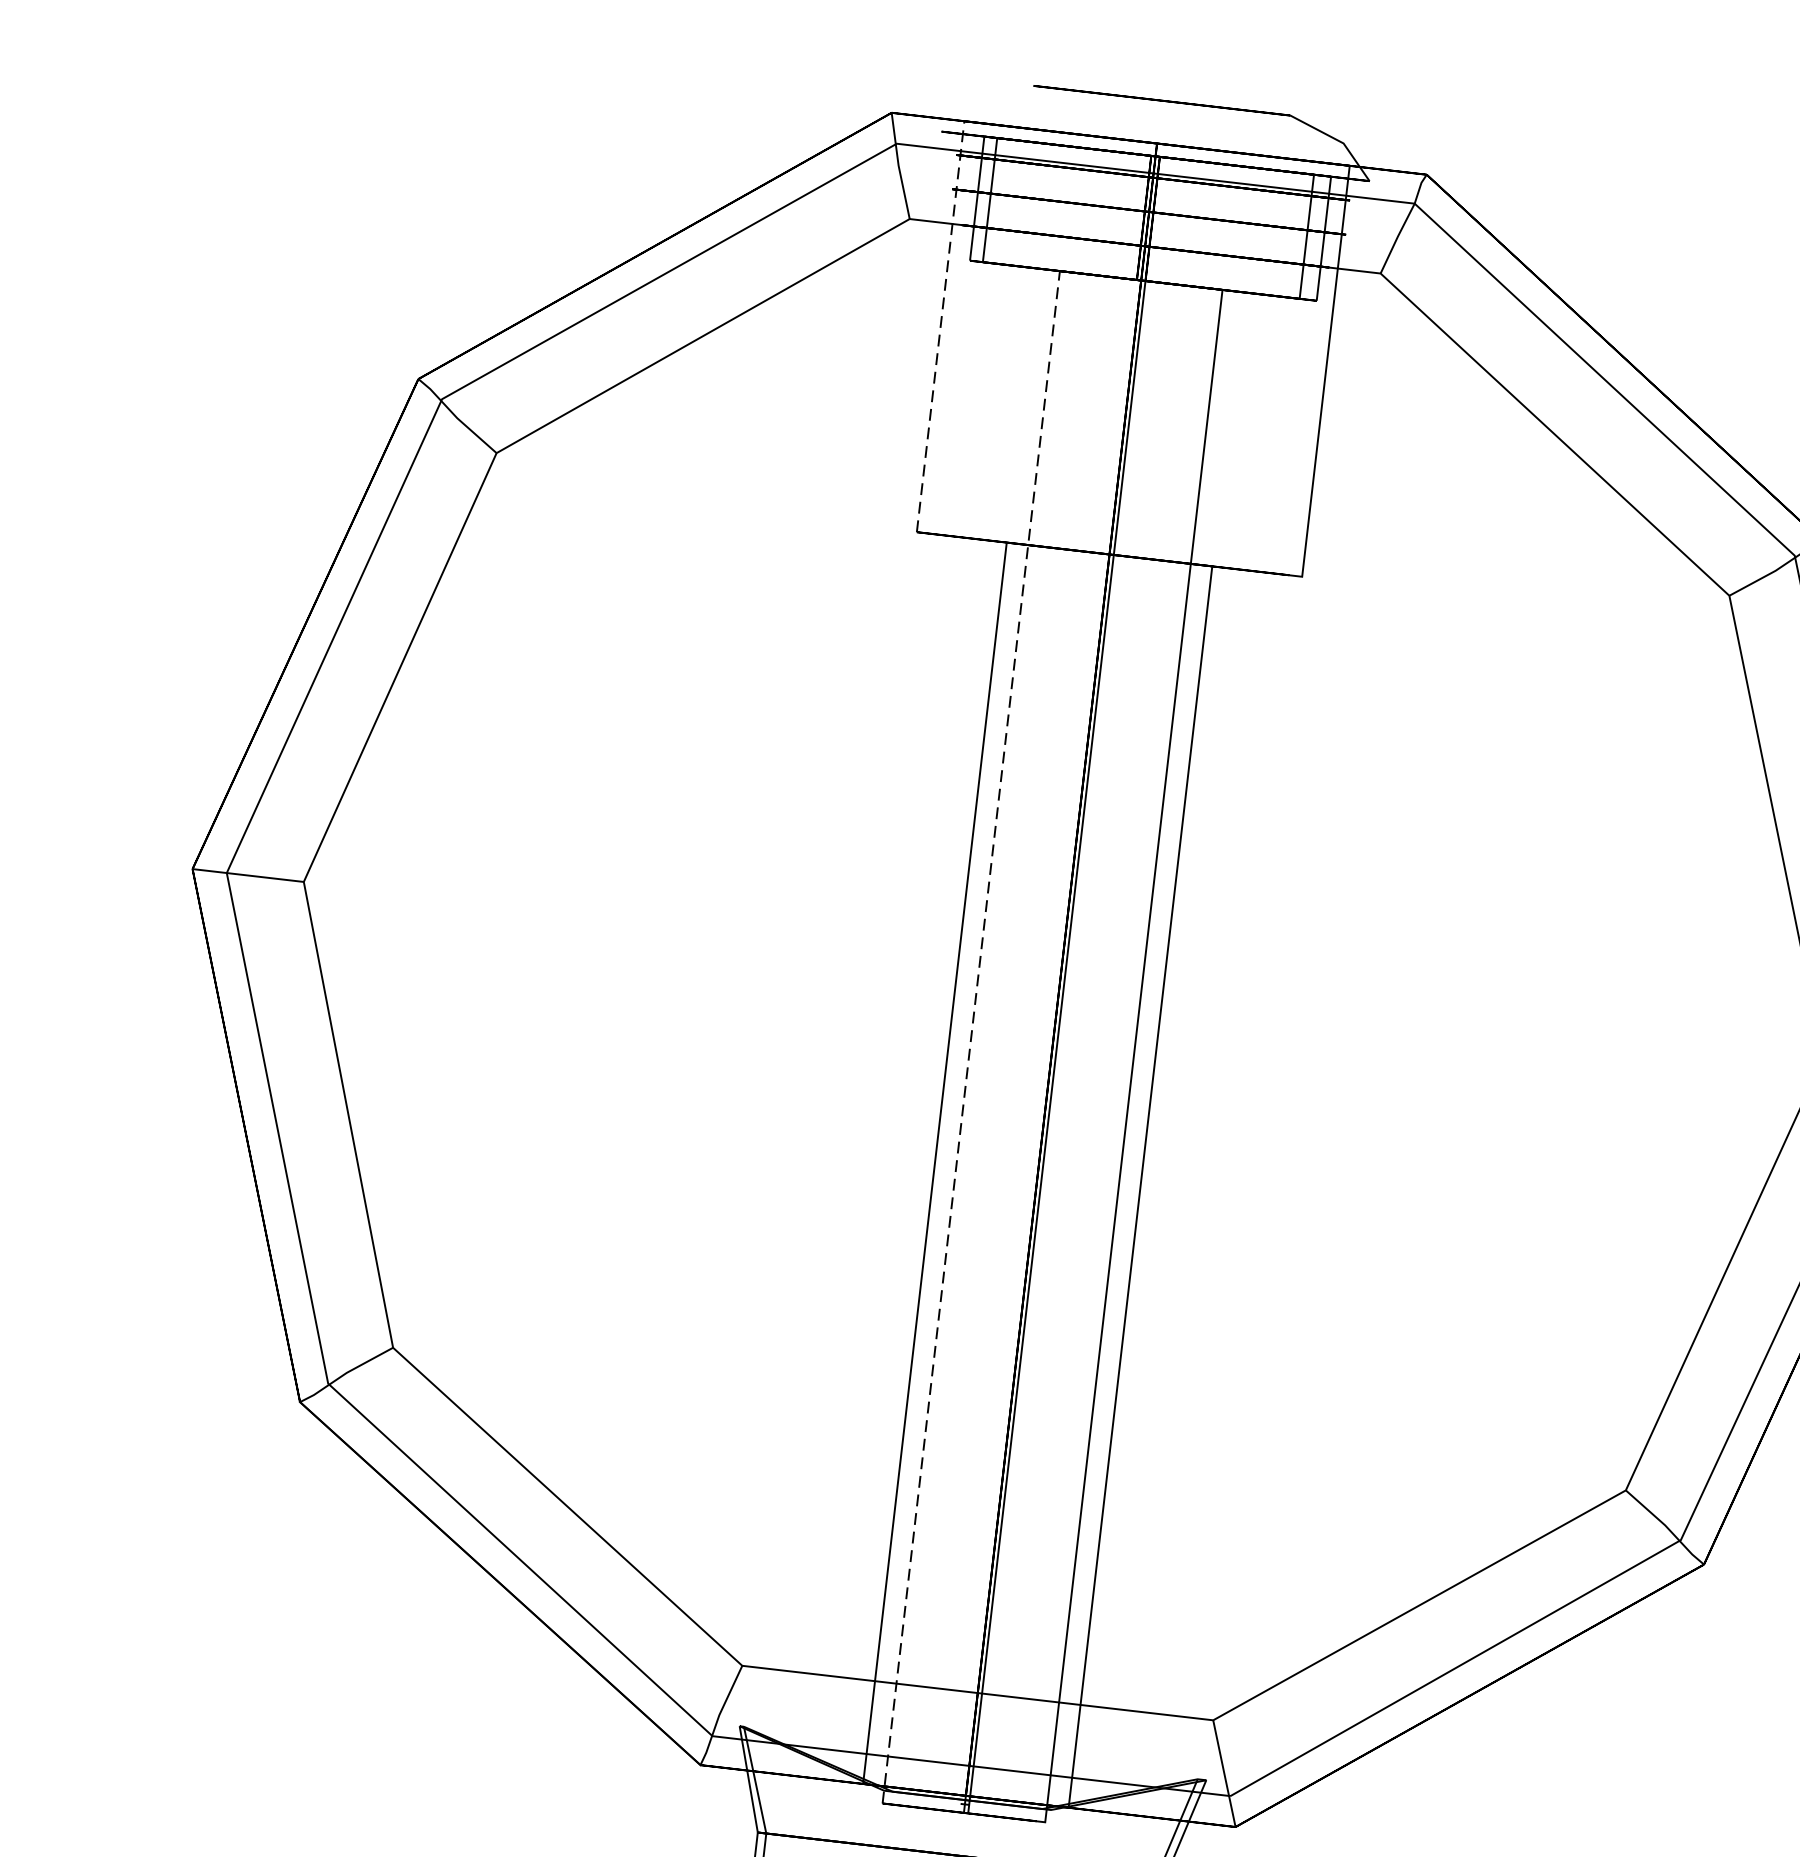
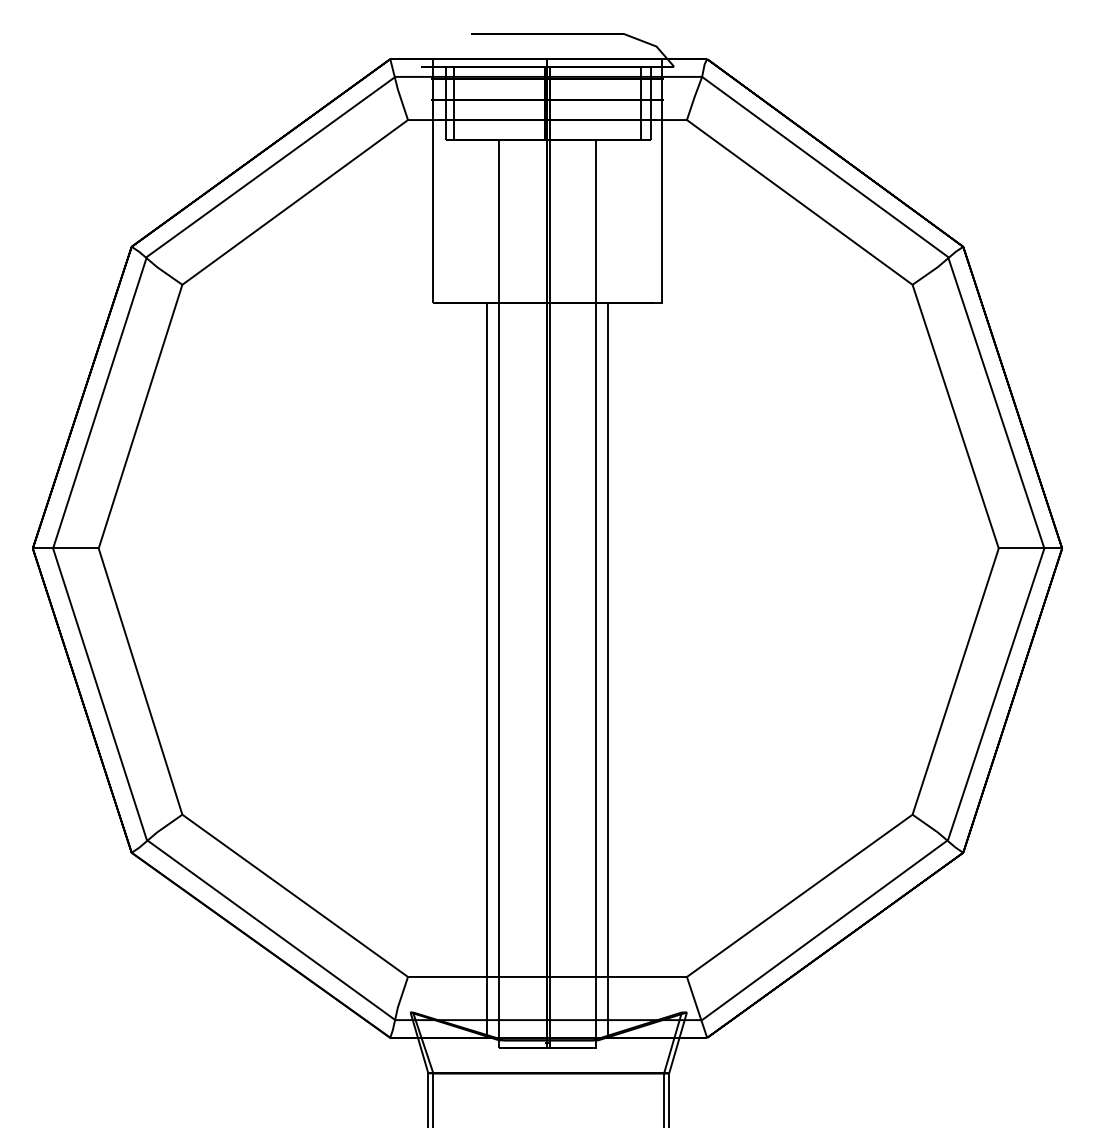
line: (940, 326) -> (433, 180), dashed -> solid
line: (971, 1037) -> (499, 594), dashed -> solid

